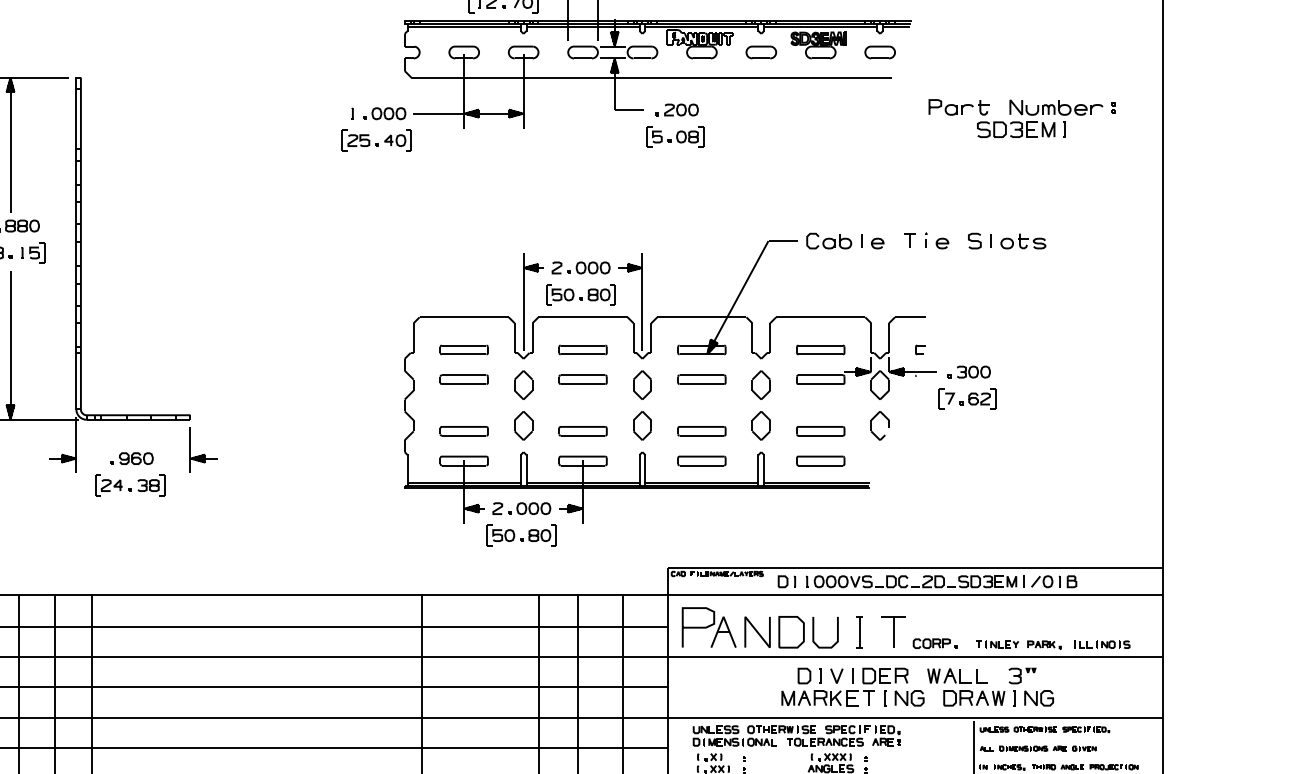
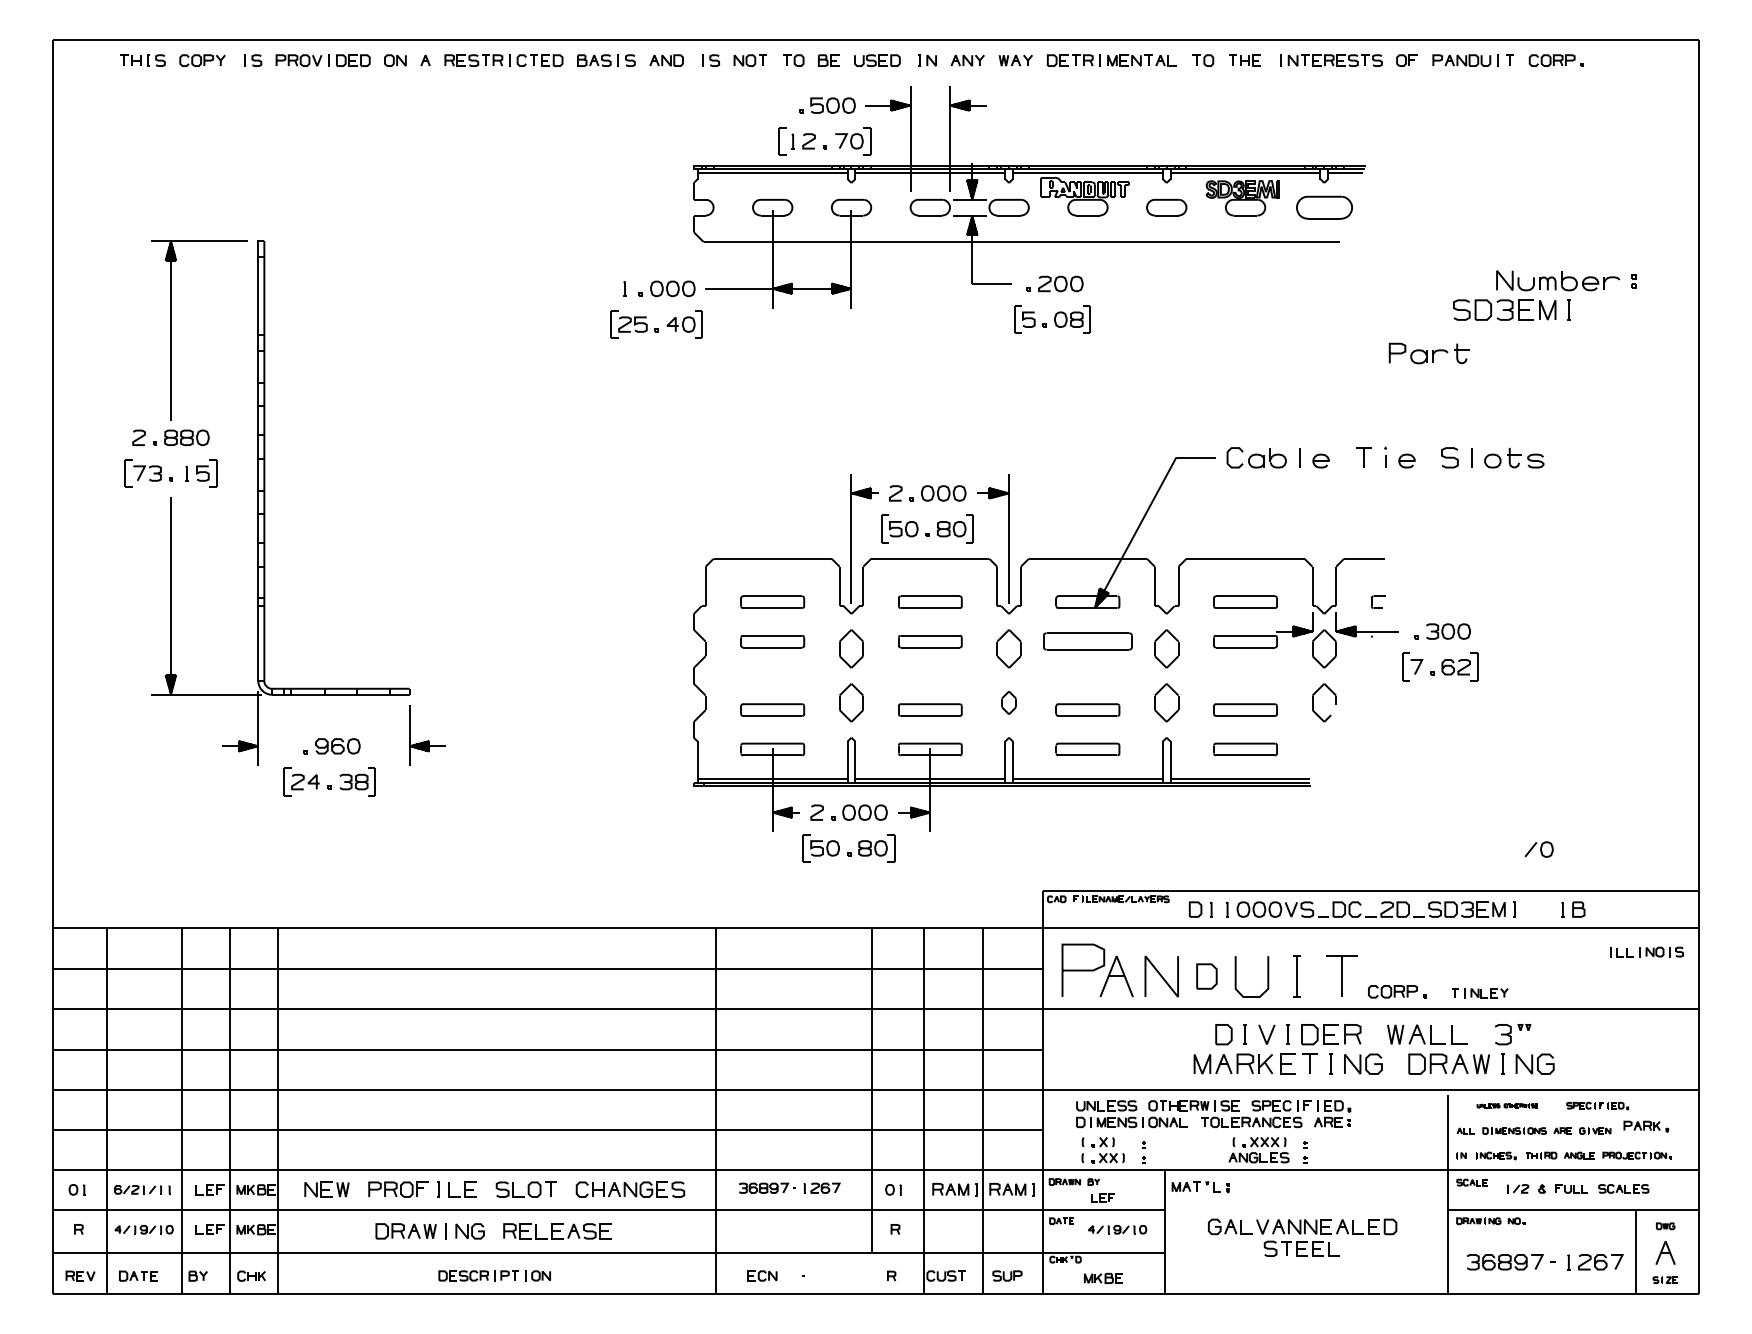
part: (879, 52) -> (1323, 207), size x1.4
part: (958, 107) -> (1428, 353), moved
part: (701, 379) -> (1087, 641), size x1.4
part: (642, 425) -> (1008, 702), size x0.6
part: (1041, 581) -> (1538, 849), moved
part: (791, 632) -> (1206, 976), size x0.6
part: (1101, 644) -> (1646, 951), moved
part: (1043, 645) -> (1645, 1126), moved
part: (1018, 729) -> (1507, 1105), size x0.6

